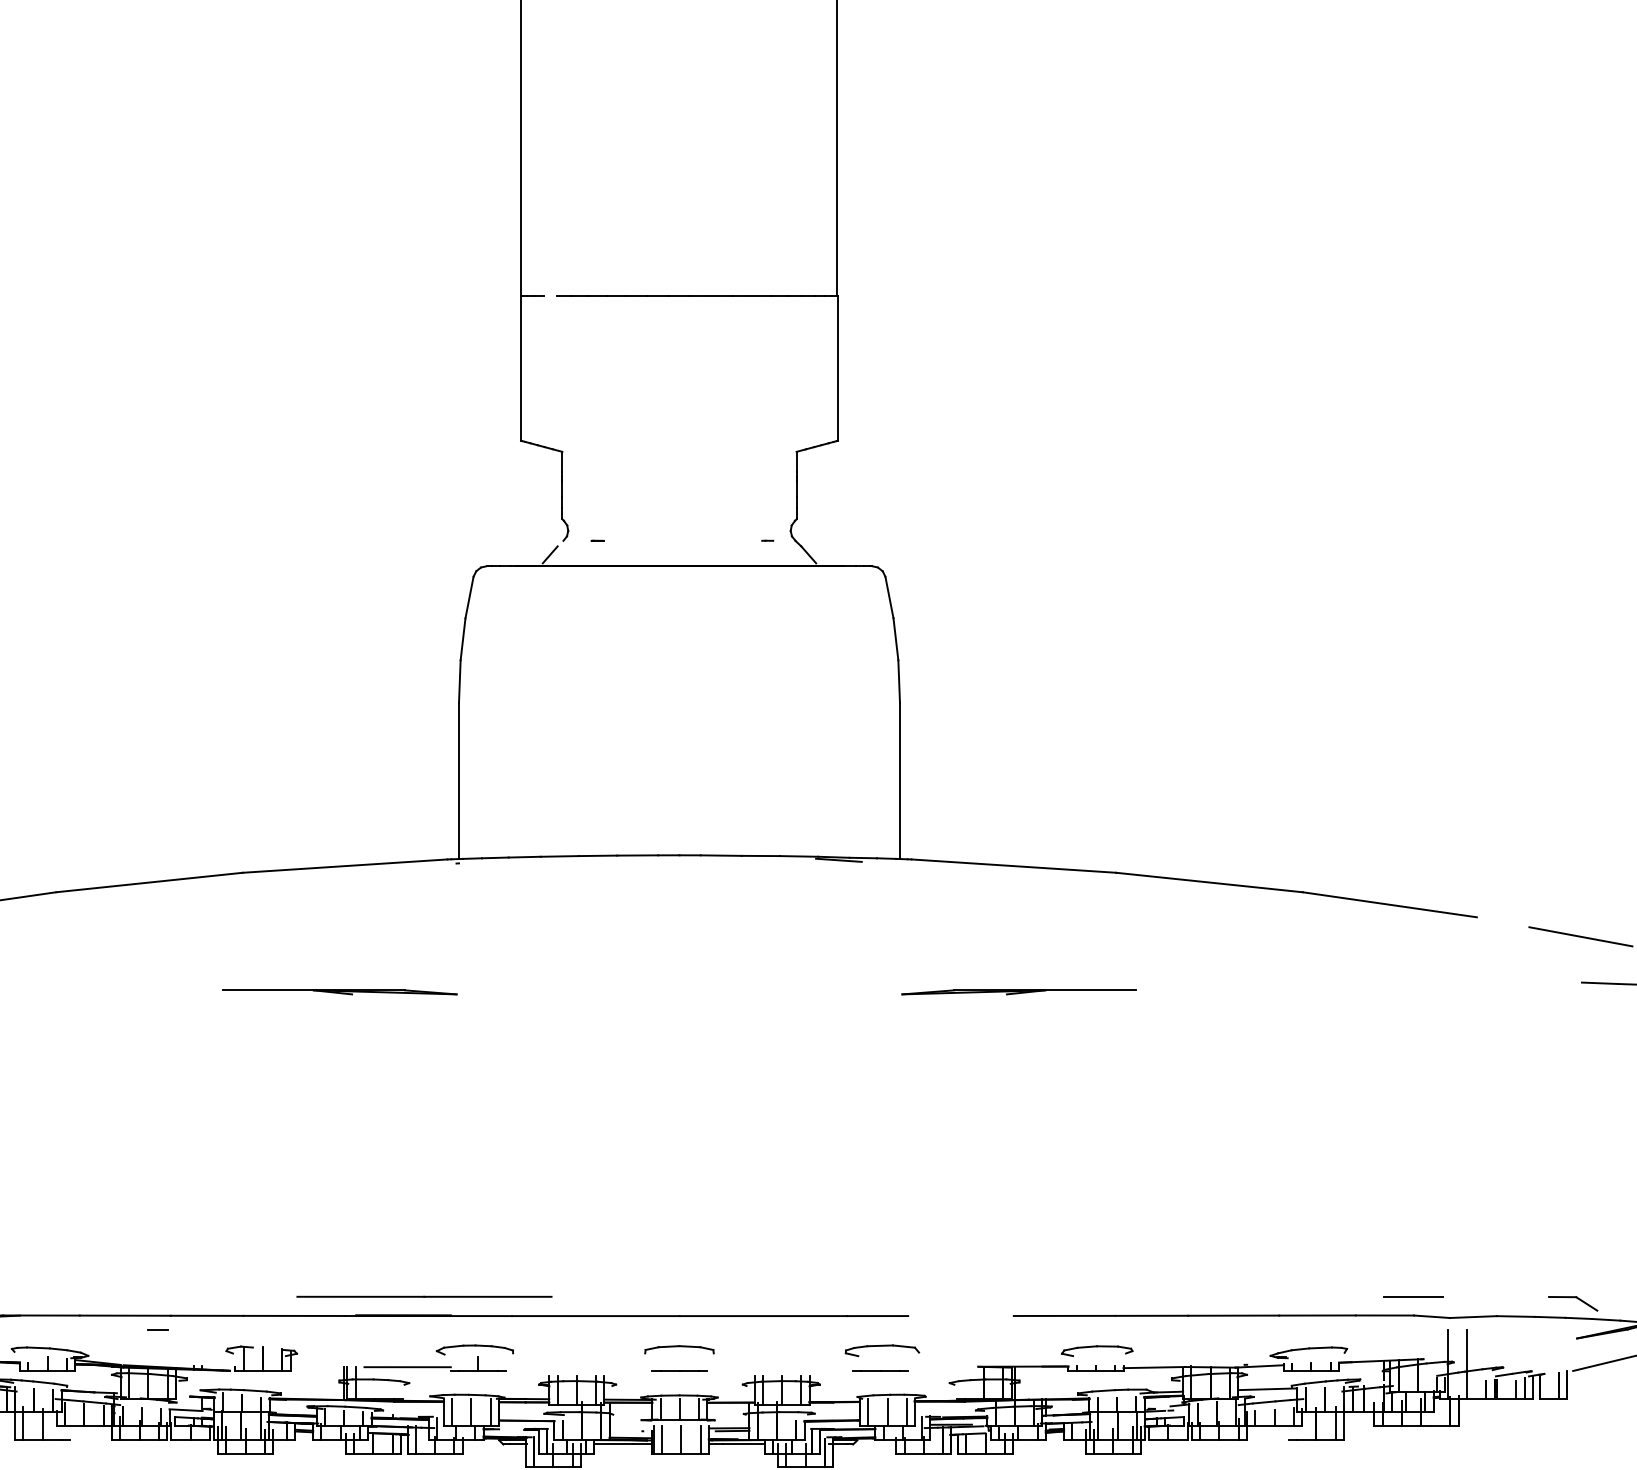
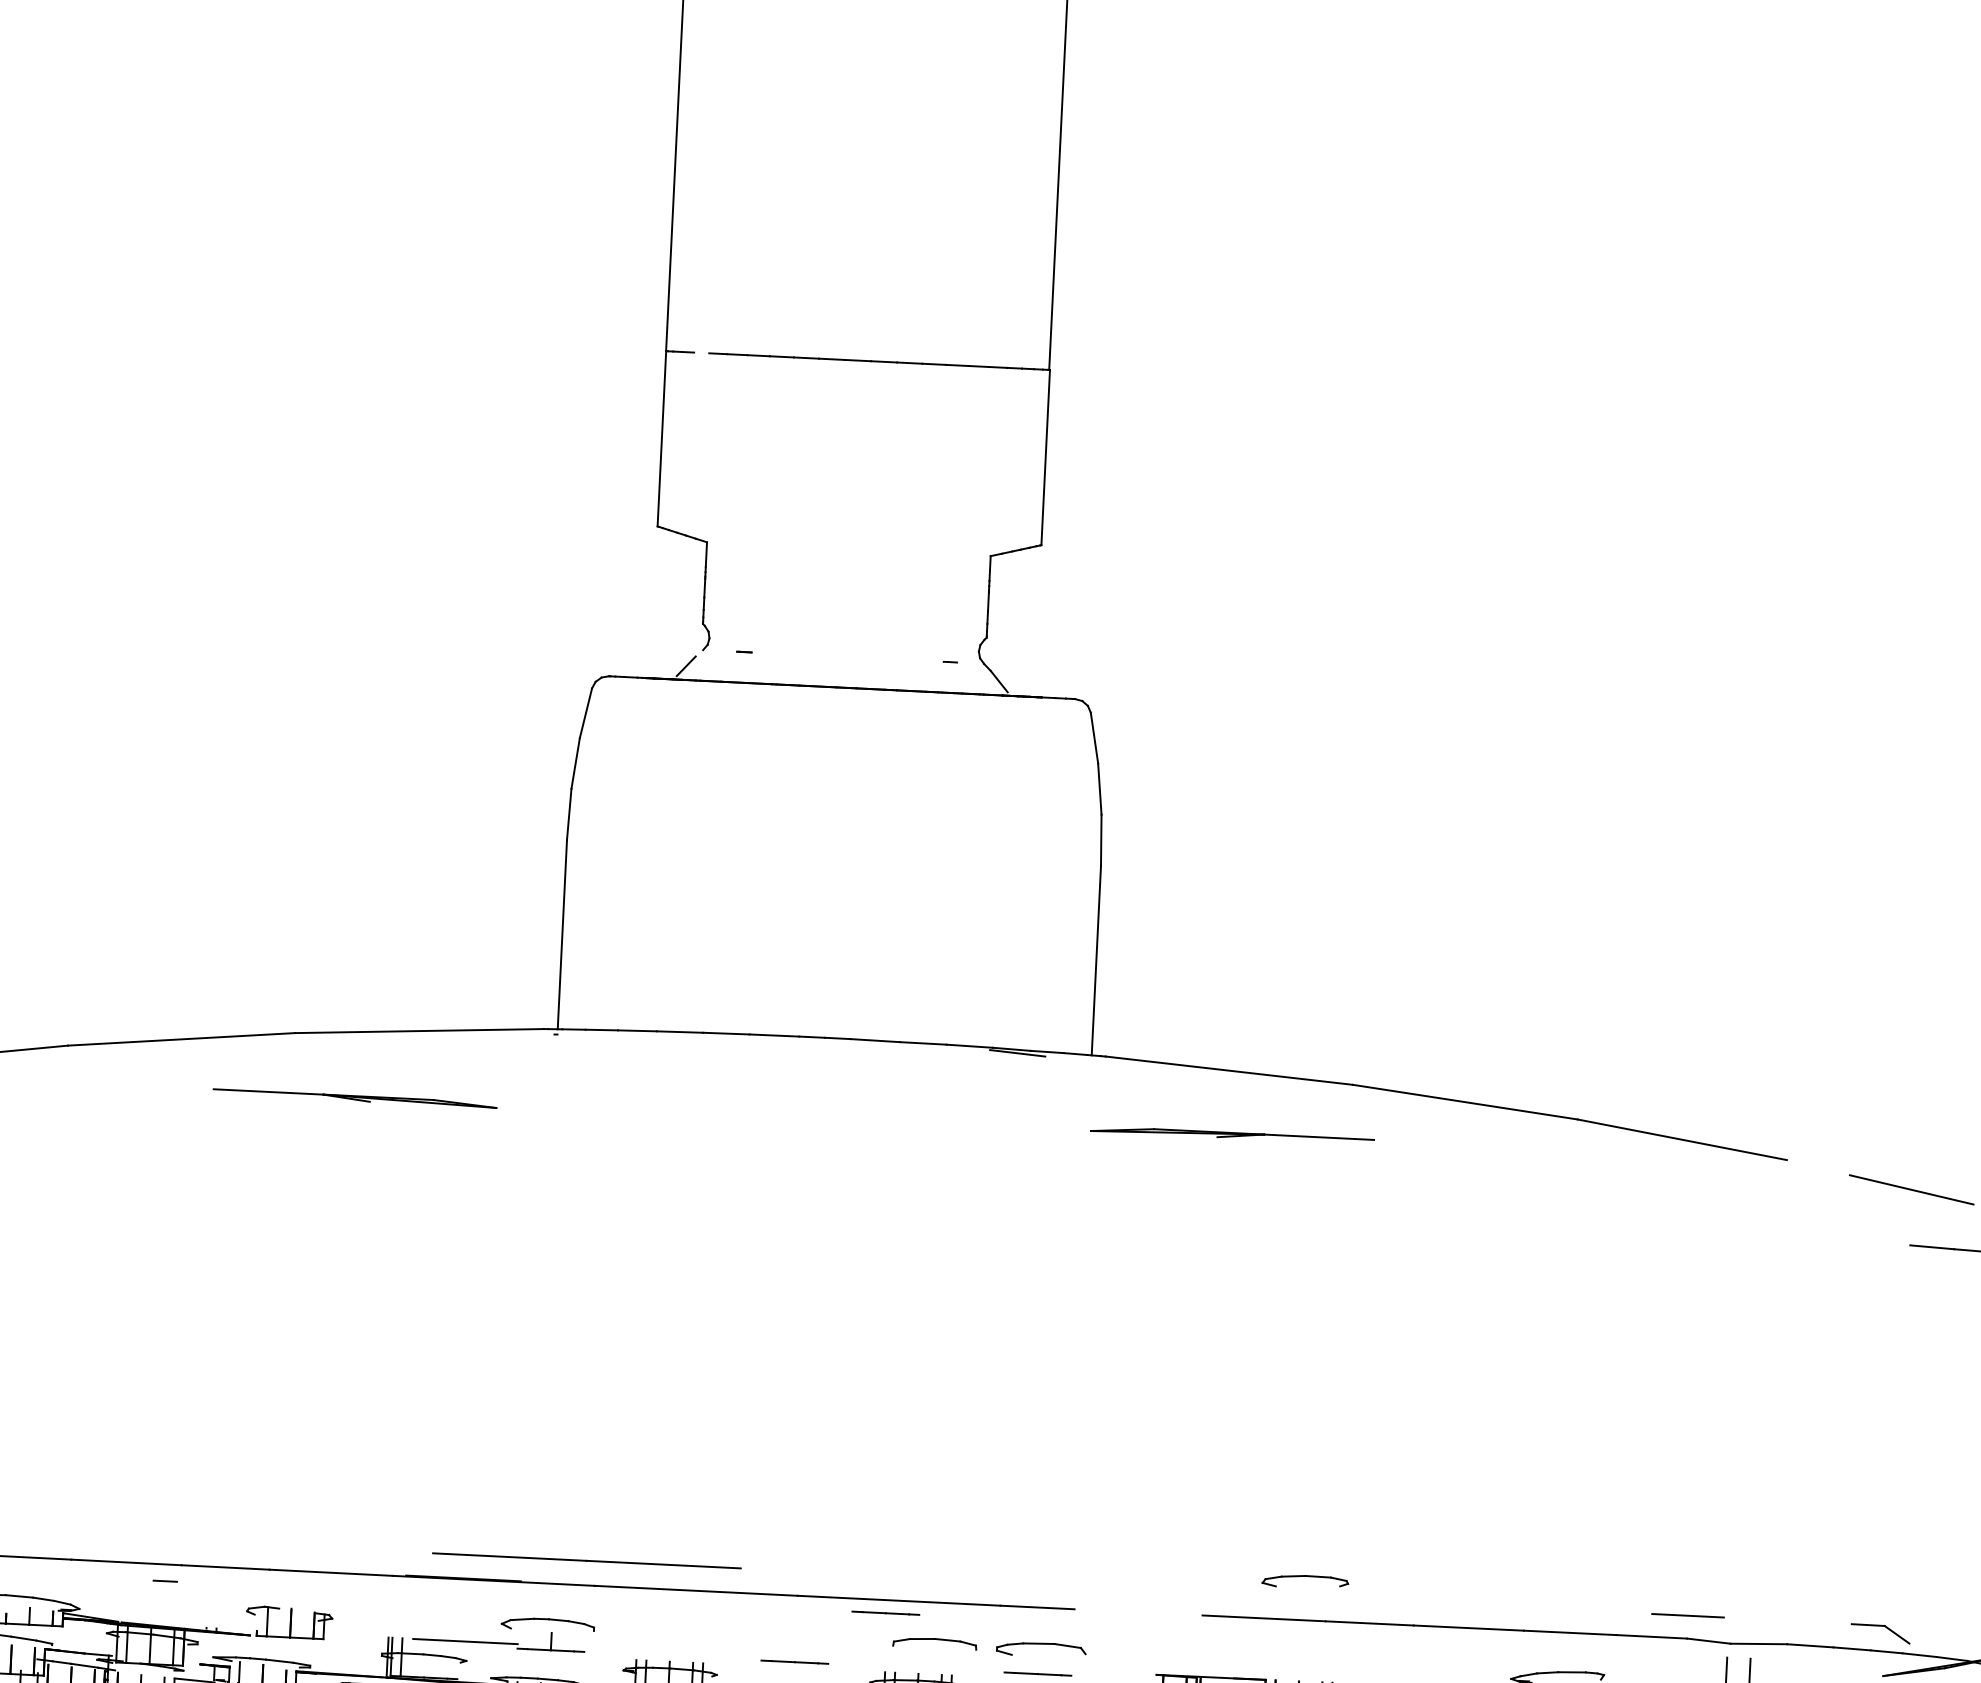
part: (339, 992) -> (354, 1098), moved
part: (1018, 992) -> (1231, 1135), moved
line: (424, 1296) -> (586, 1560), moved
line: (752, 1326) -> (885, 1612), added
part: (679, 1349) -> (934, 1643), moved
part: (1097, 1350) -> (1305, 1581), moved

